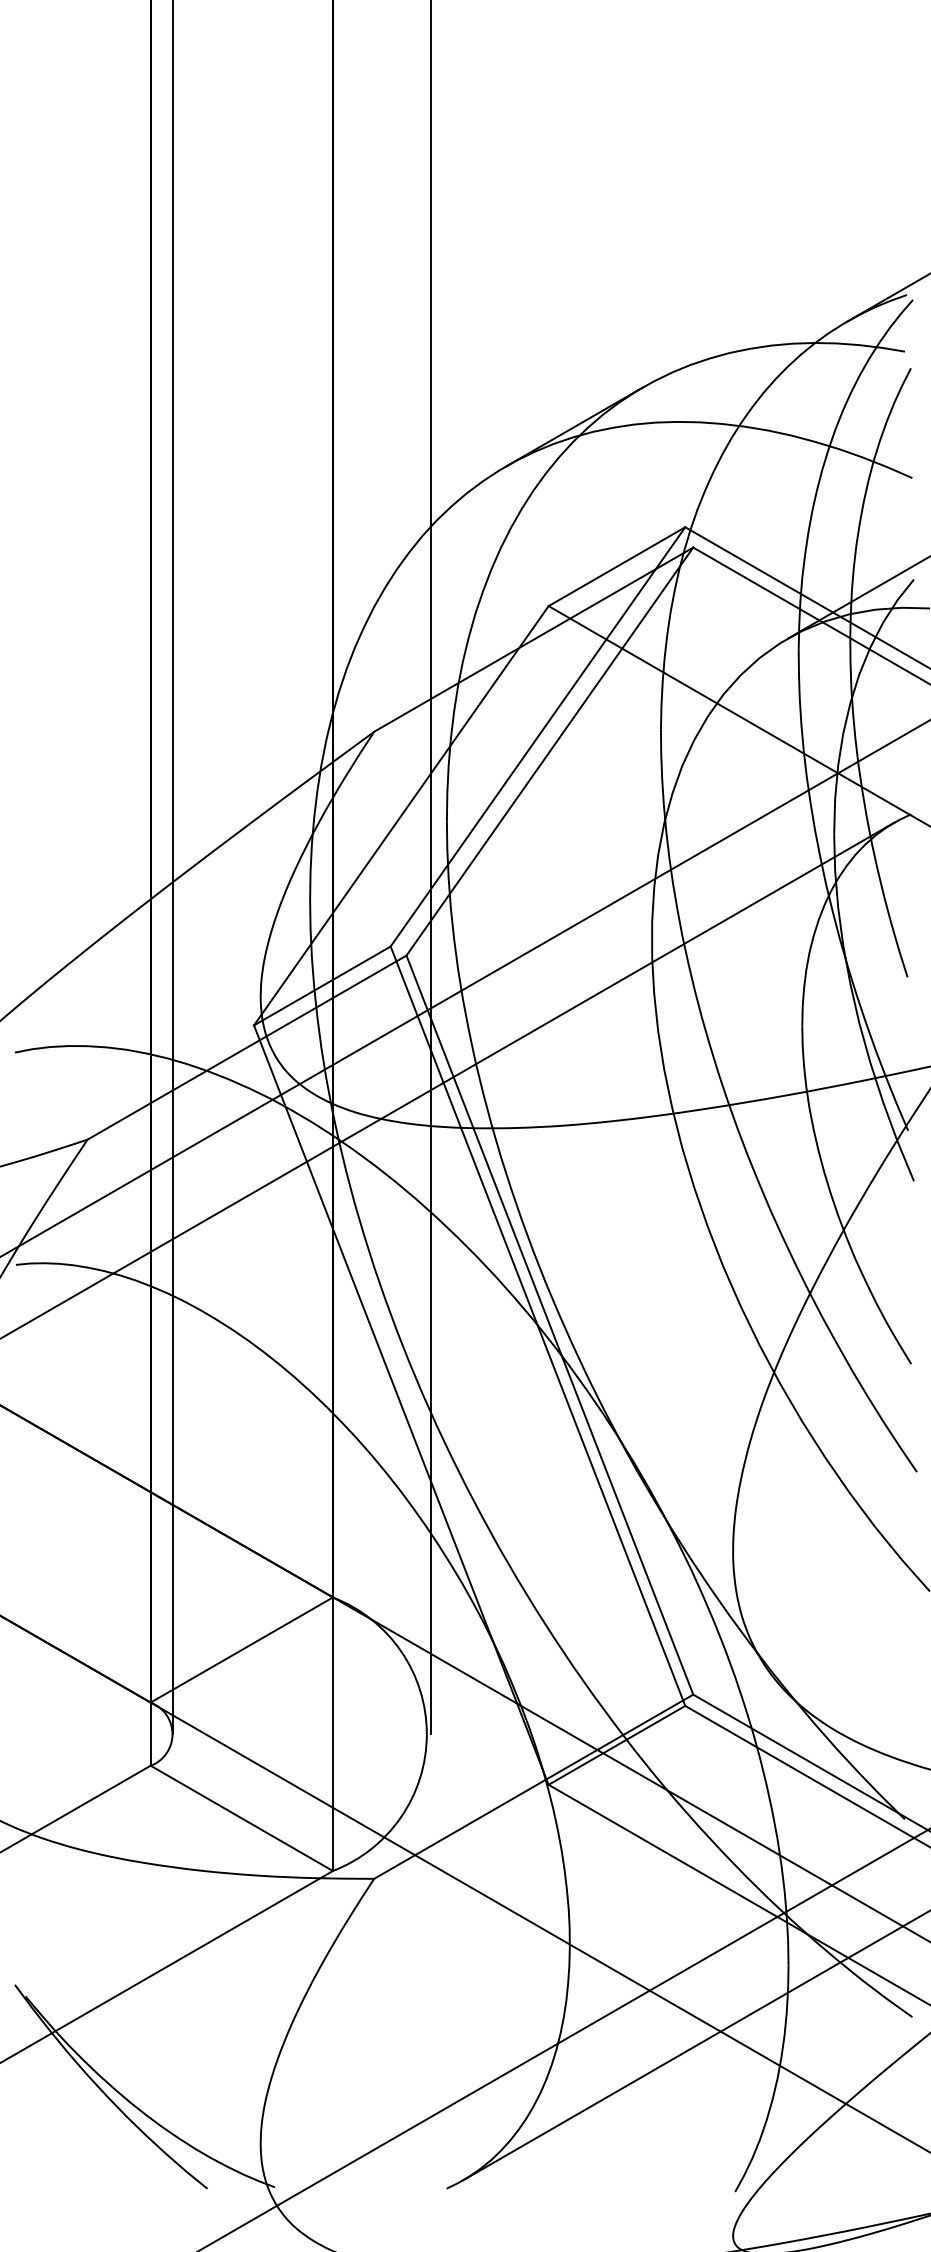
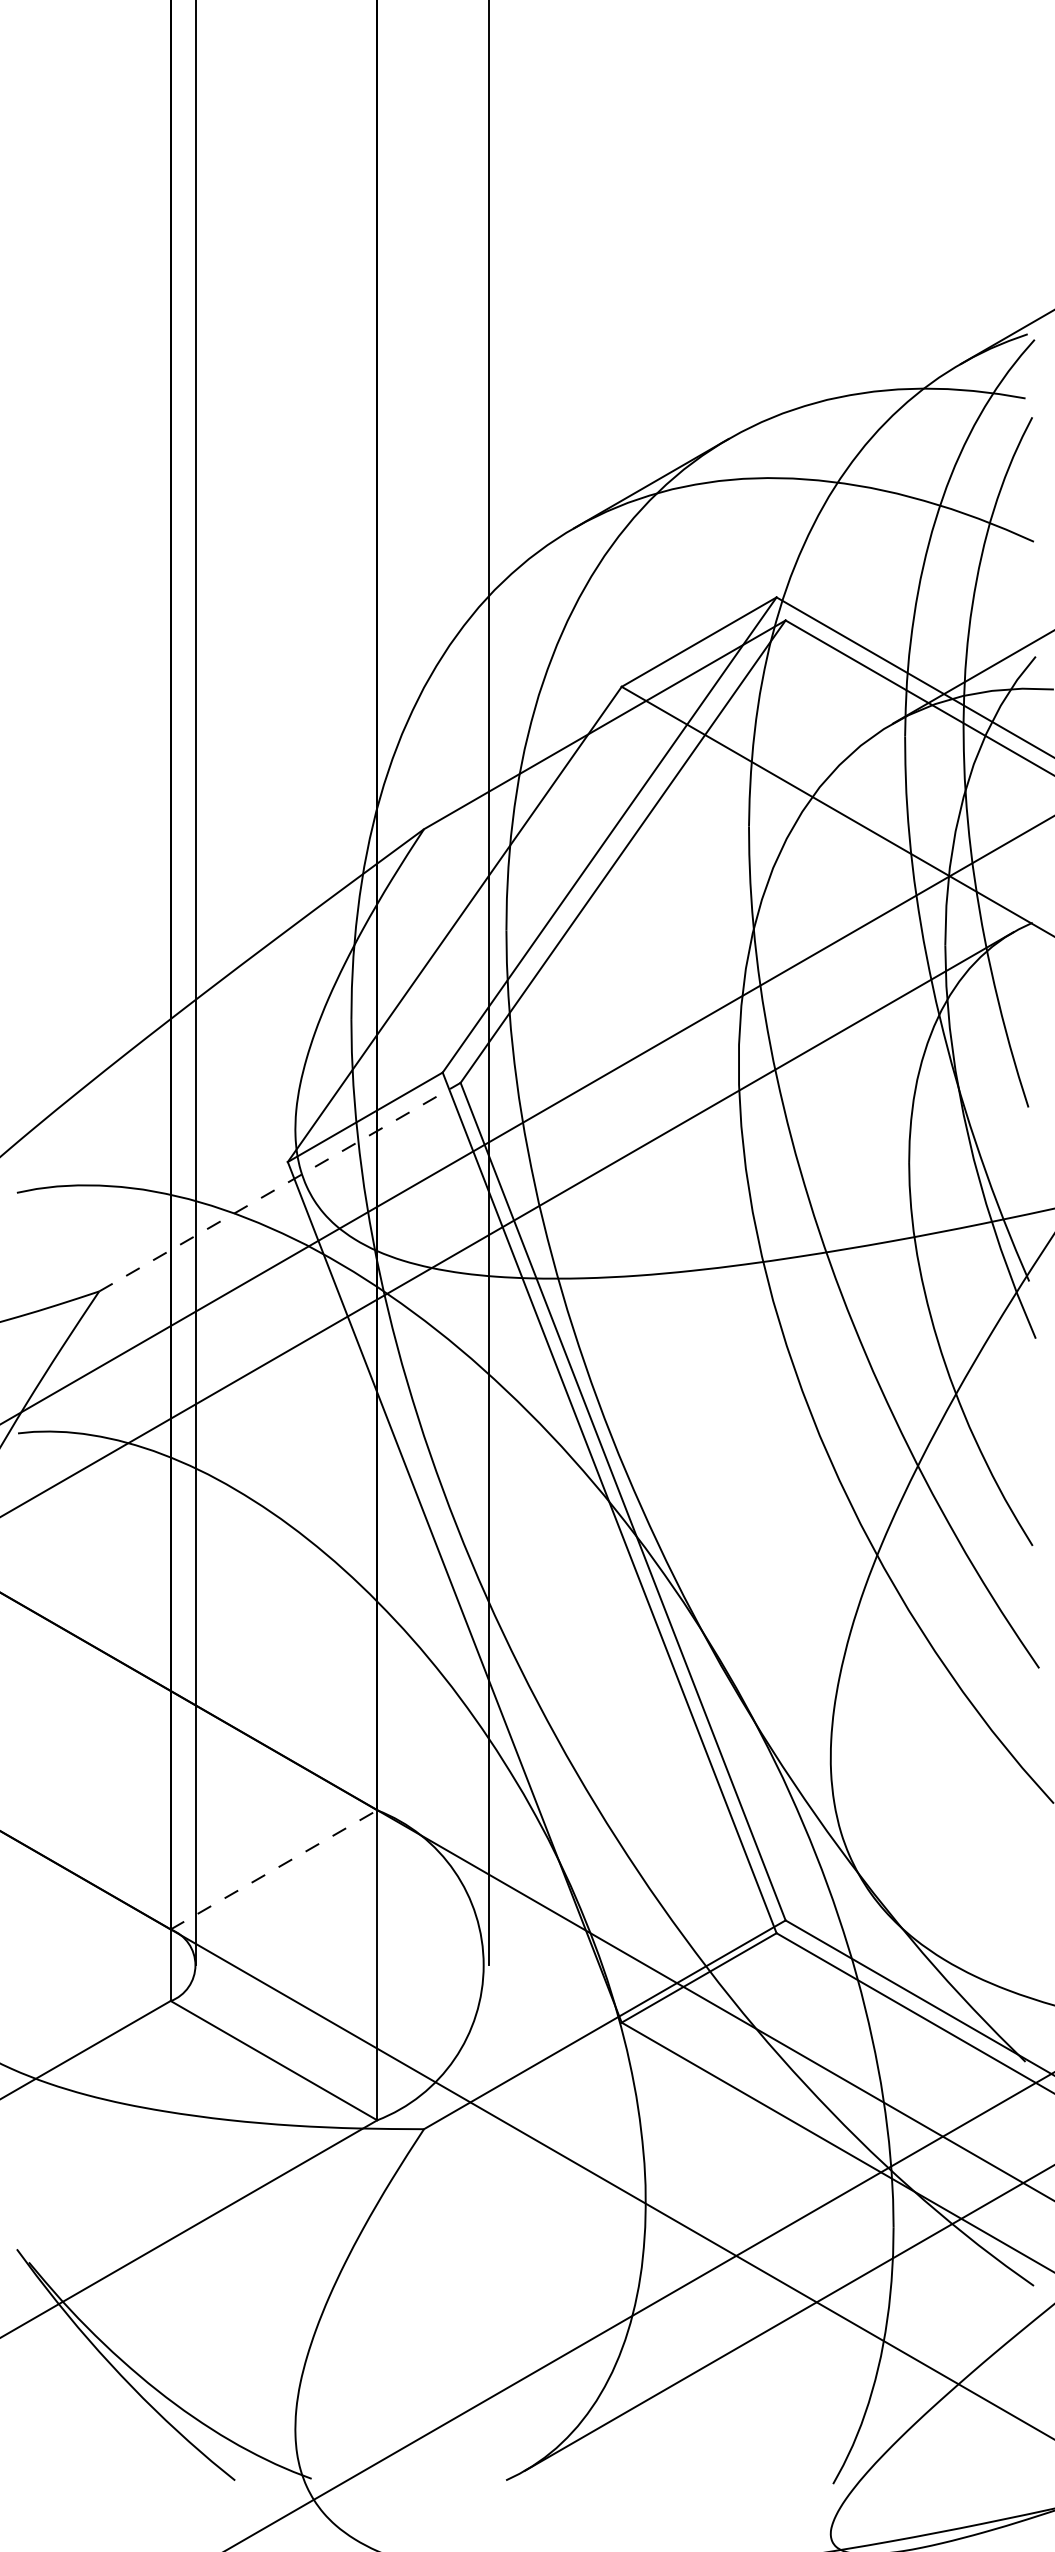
line: (247, 1047) -> (280, 1187), solid -> dashed
line: (242, 1649) -> (274, 1869), solid -> dashed

